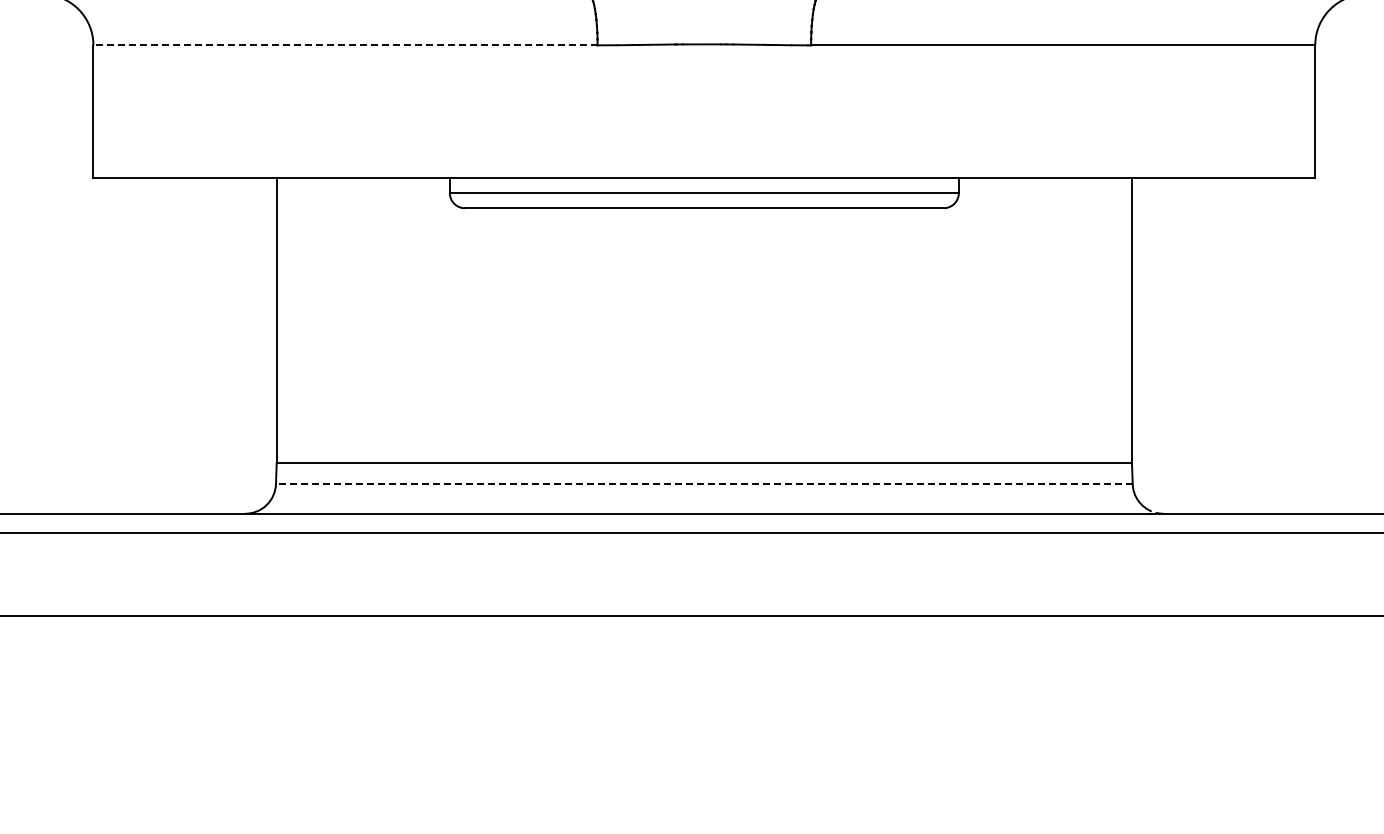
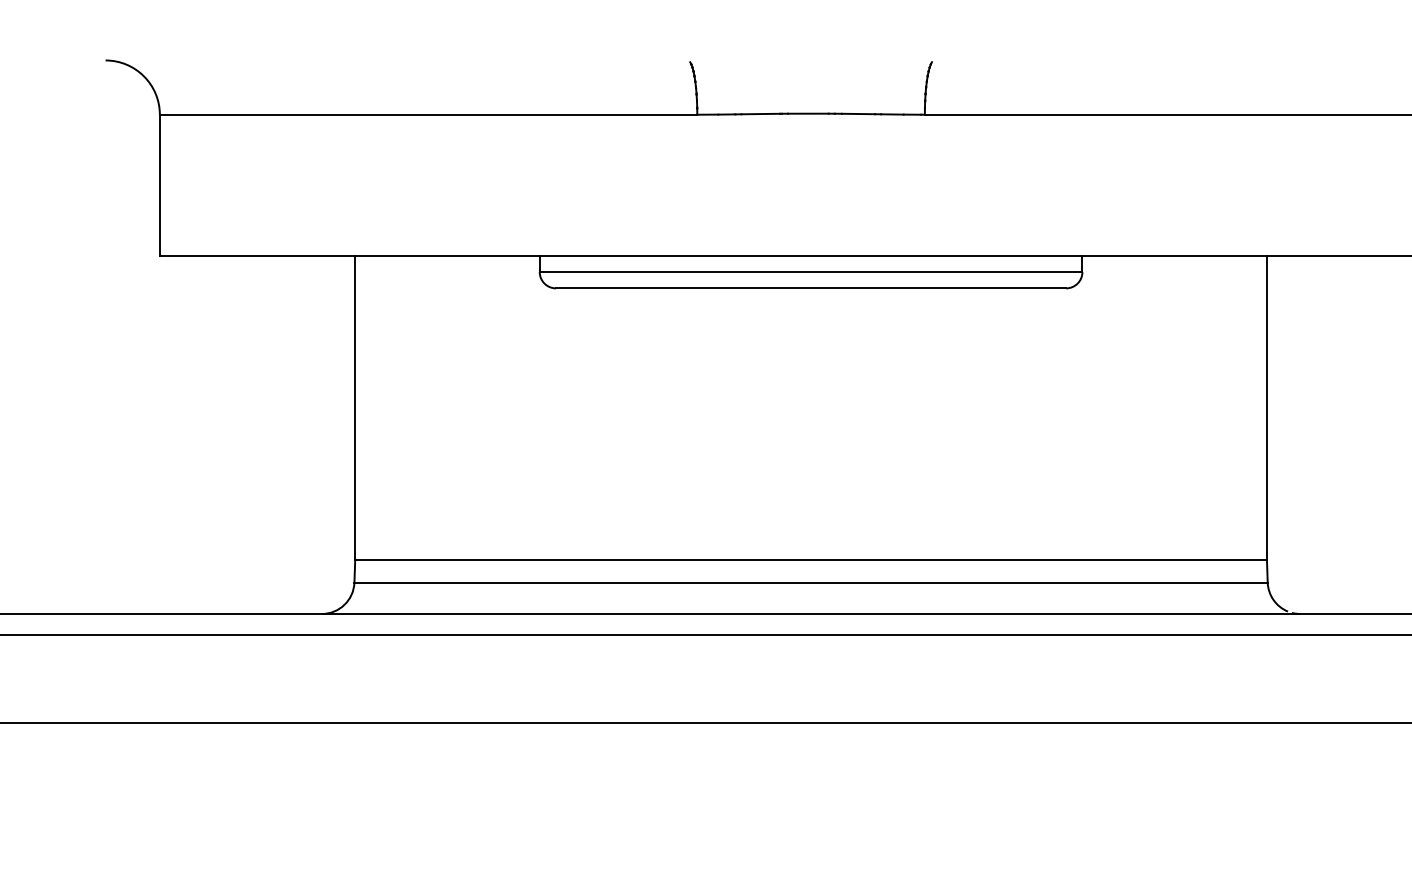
line: (345, 45) -> (428, 114), dashed -> solid
line: (703, 484) -> (810, 582), dashed -> solid

